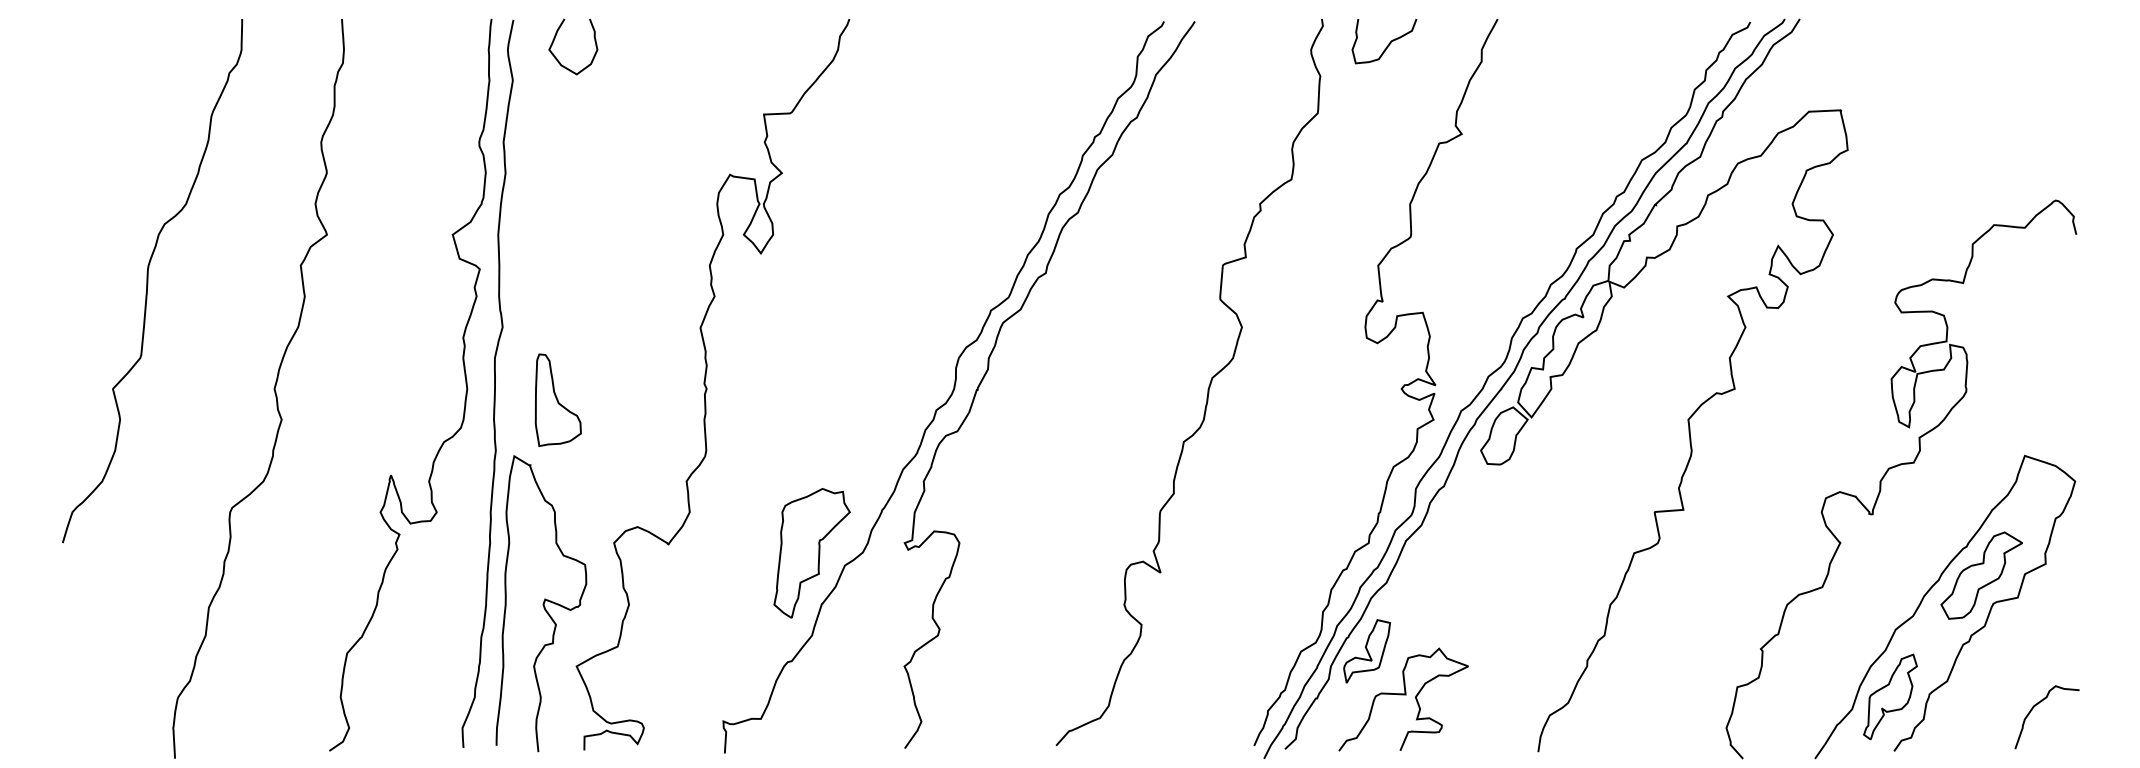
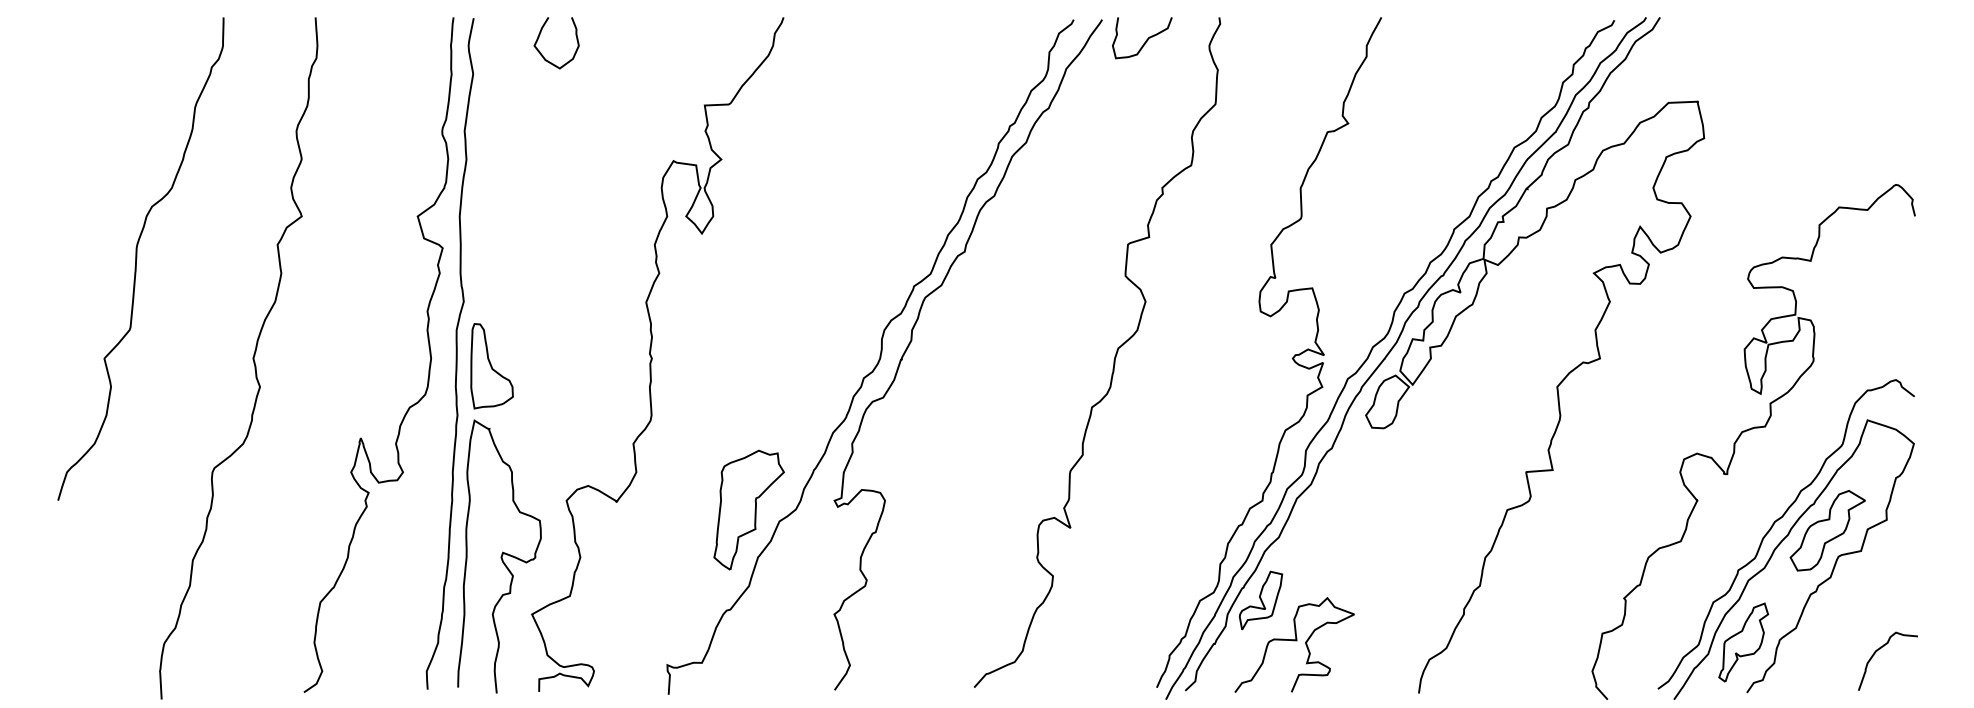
curve: (554, 41) -> (539, 38), moved
curve: (1388, 43) -> (1146, 39), moved
part: (557, 399) -> (491, 365), moved
curve: (1922, 571) -> (1773, 526), added

